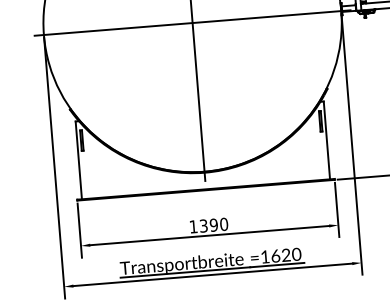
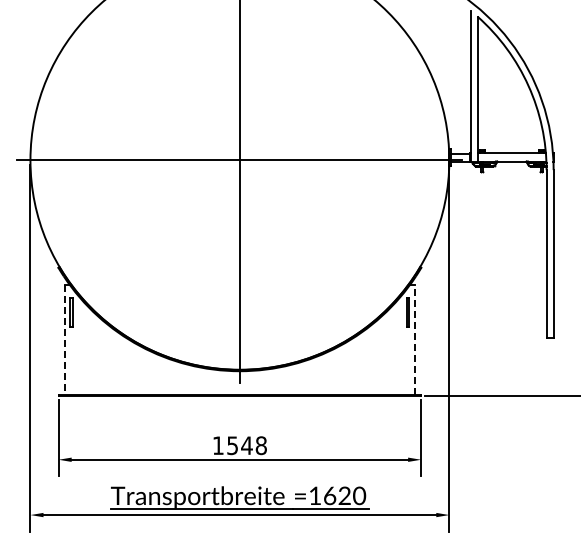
line: (326, 140) -> (414, 339), solid -> dashed
line: (79, 160) -> (65, 339), solid -> dashed
text: (213, 225) -> (246, 445), 1390 -> 1548

